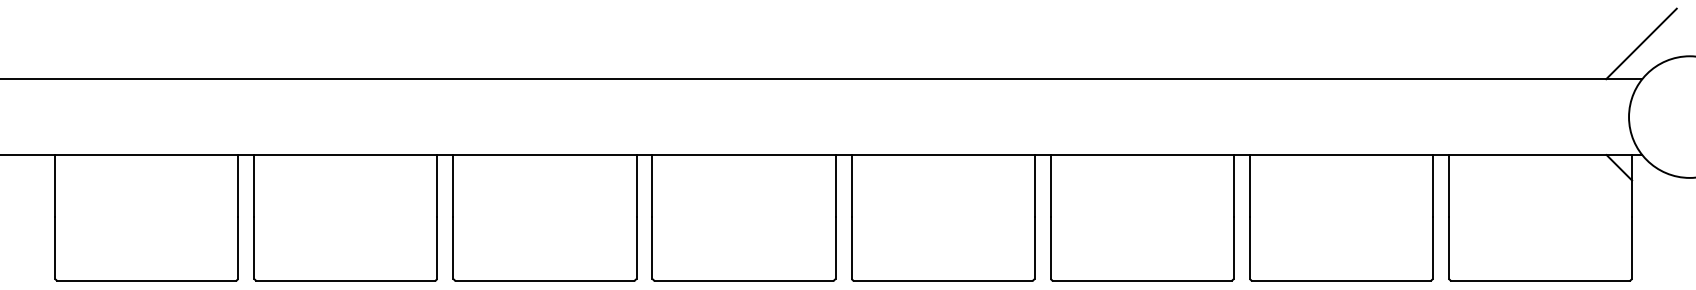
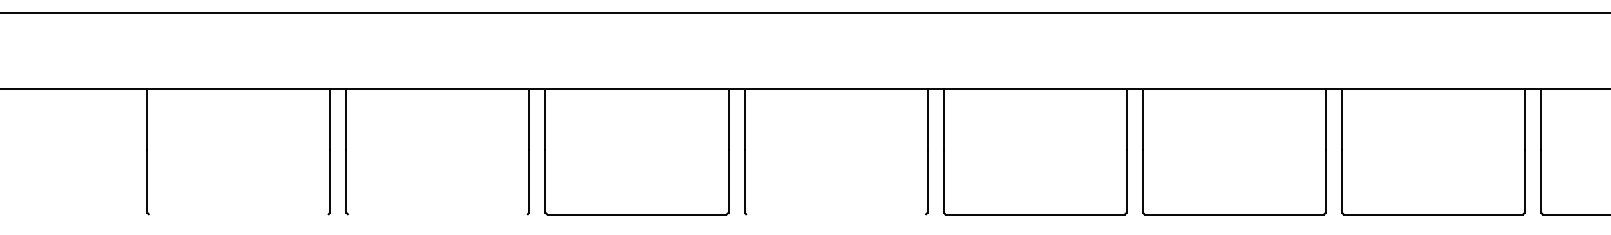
line: (146, 281) -> (238, 215), removed
line: (345, 281) -> (437, 215), removed
line: (743, 281) -> (835, 215), removed

